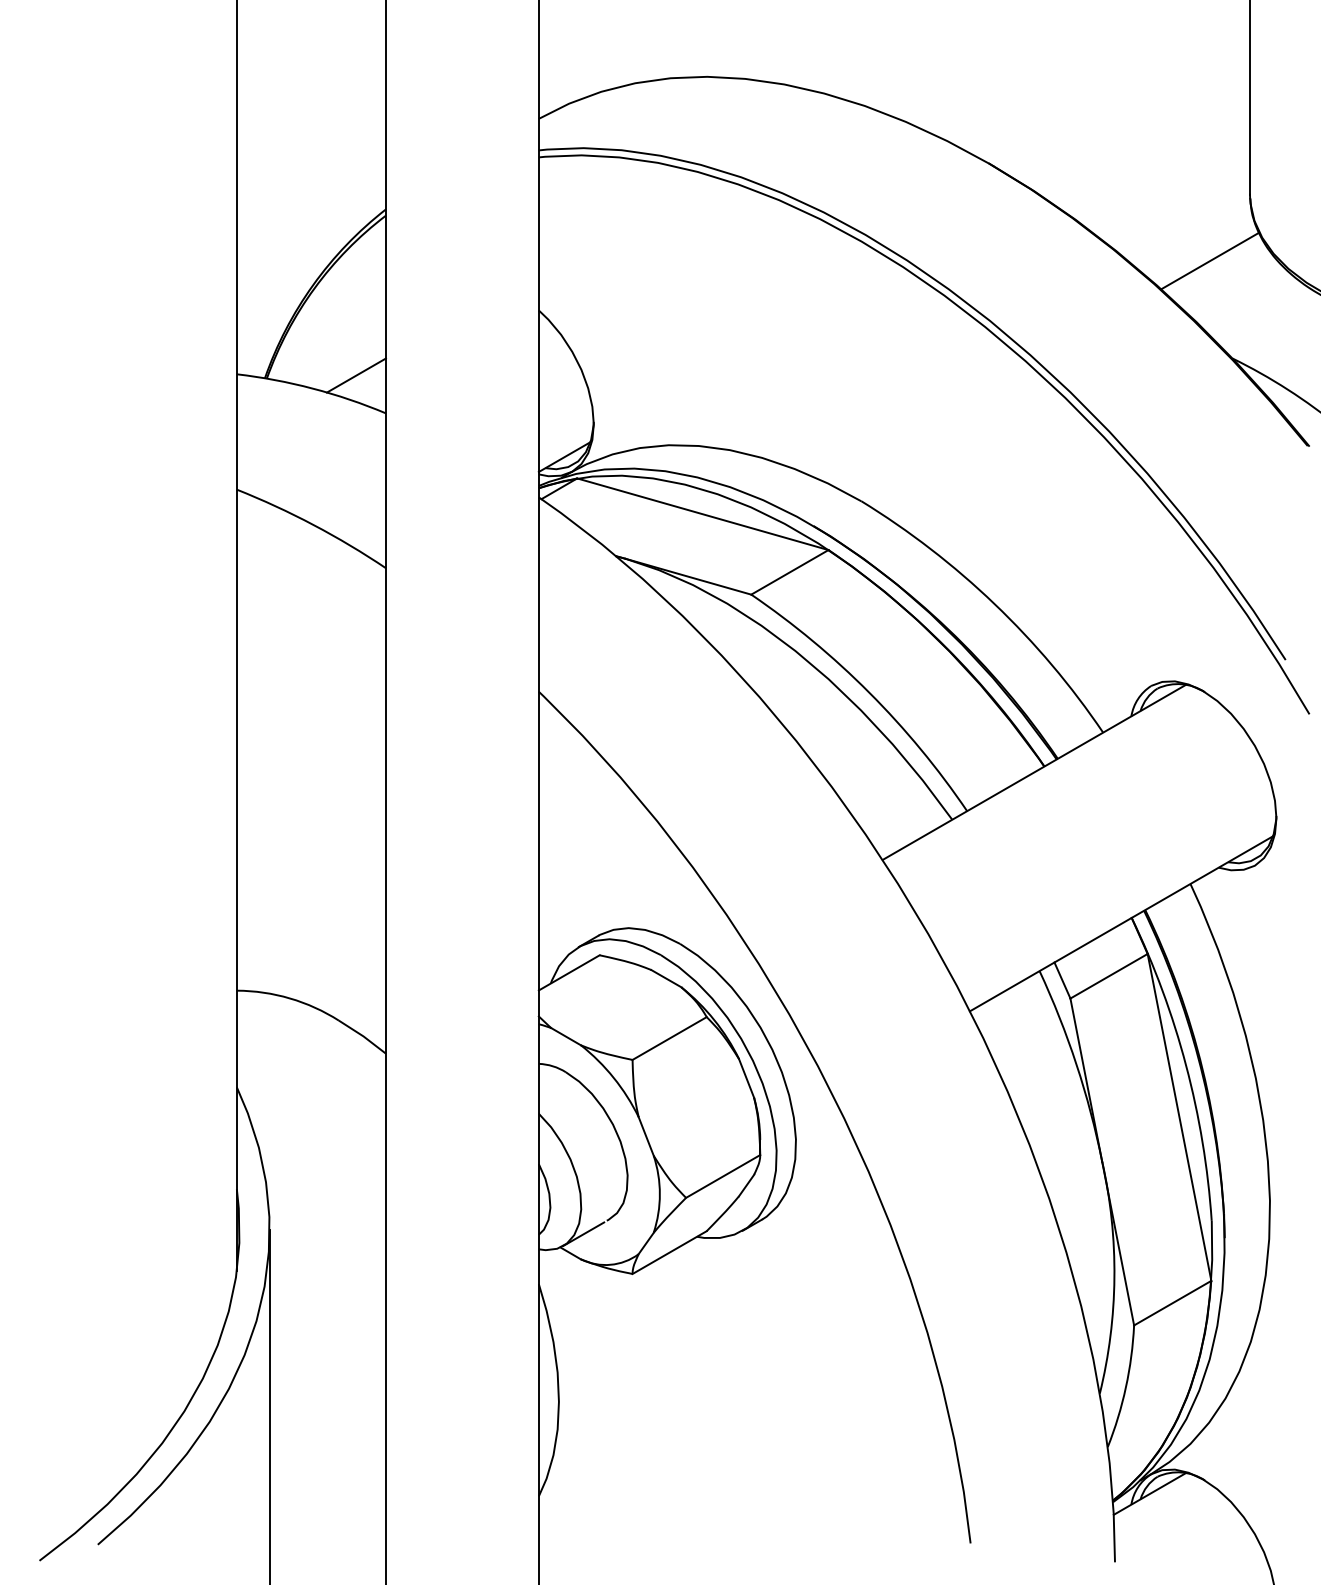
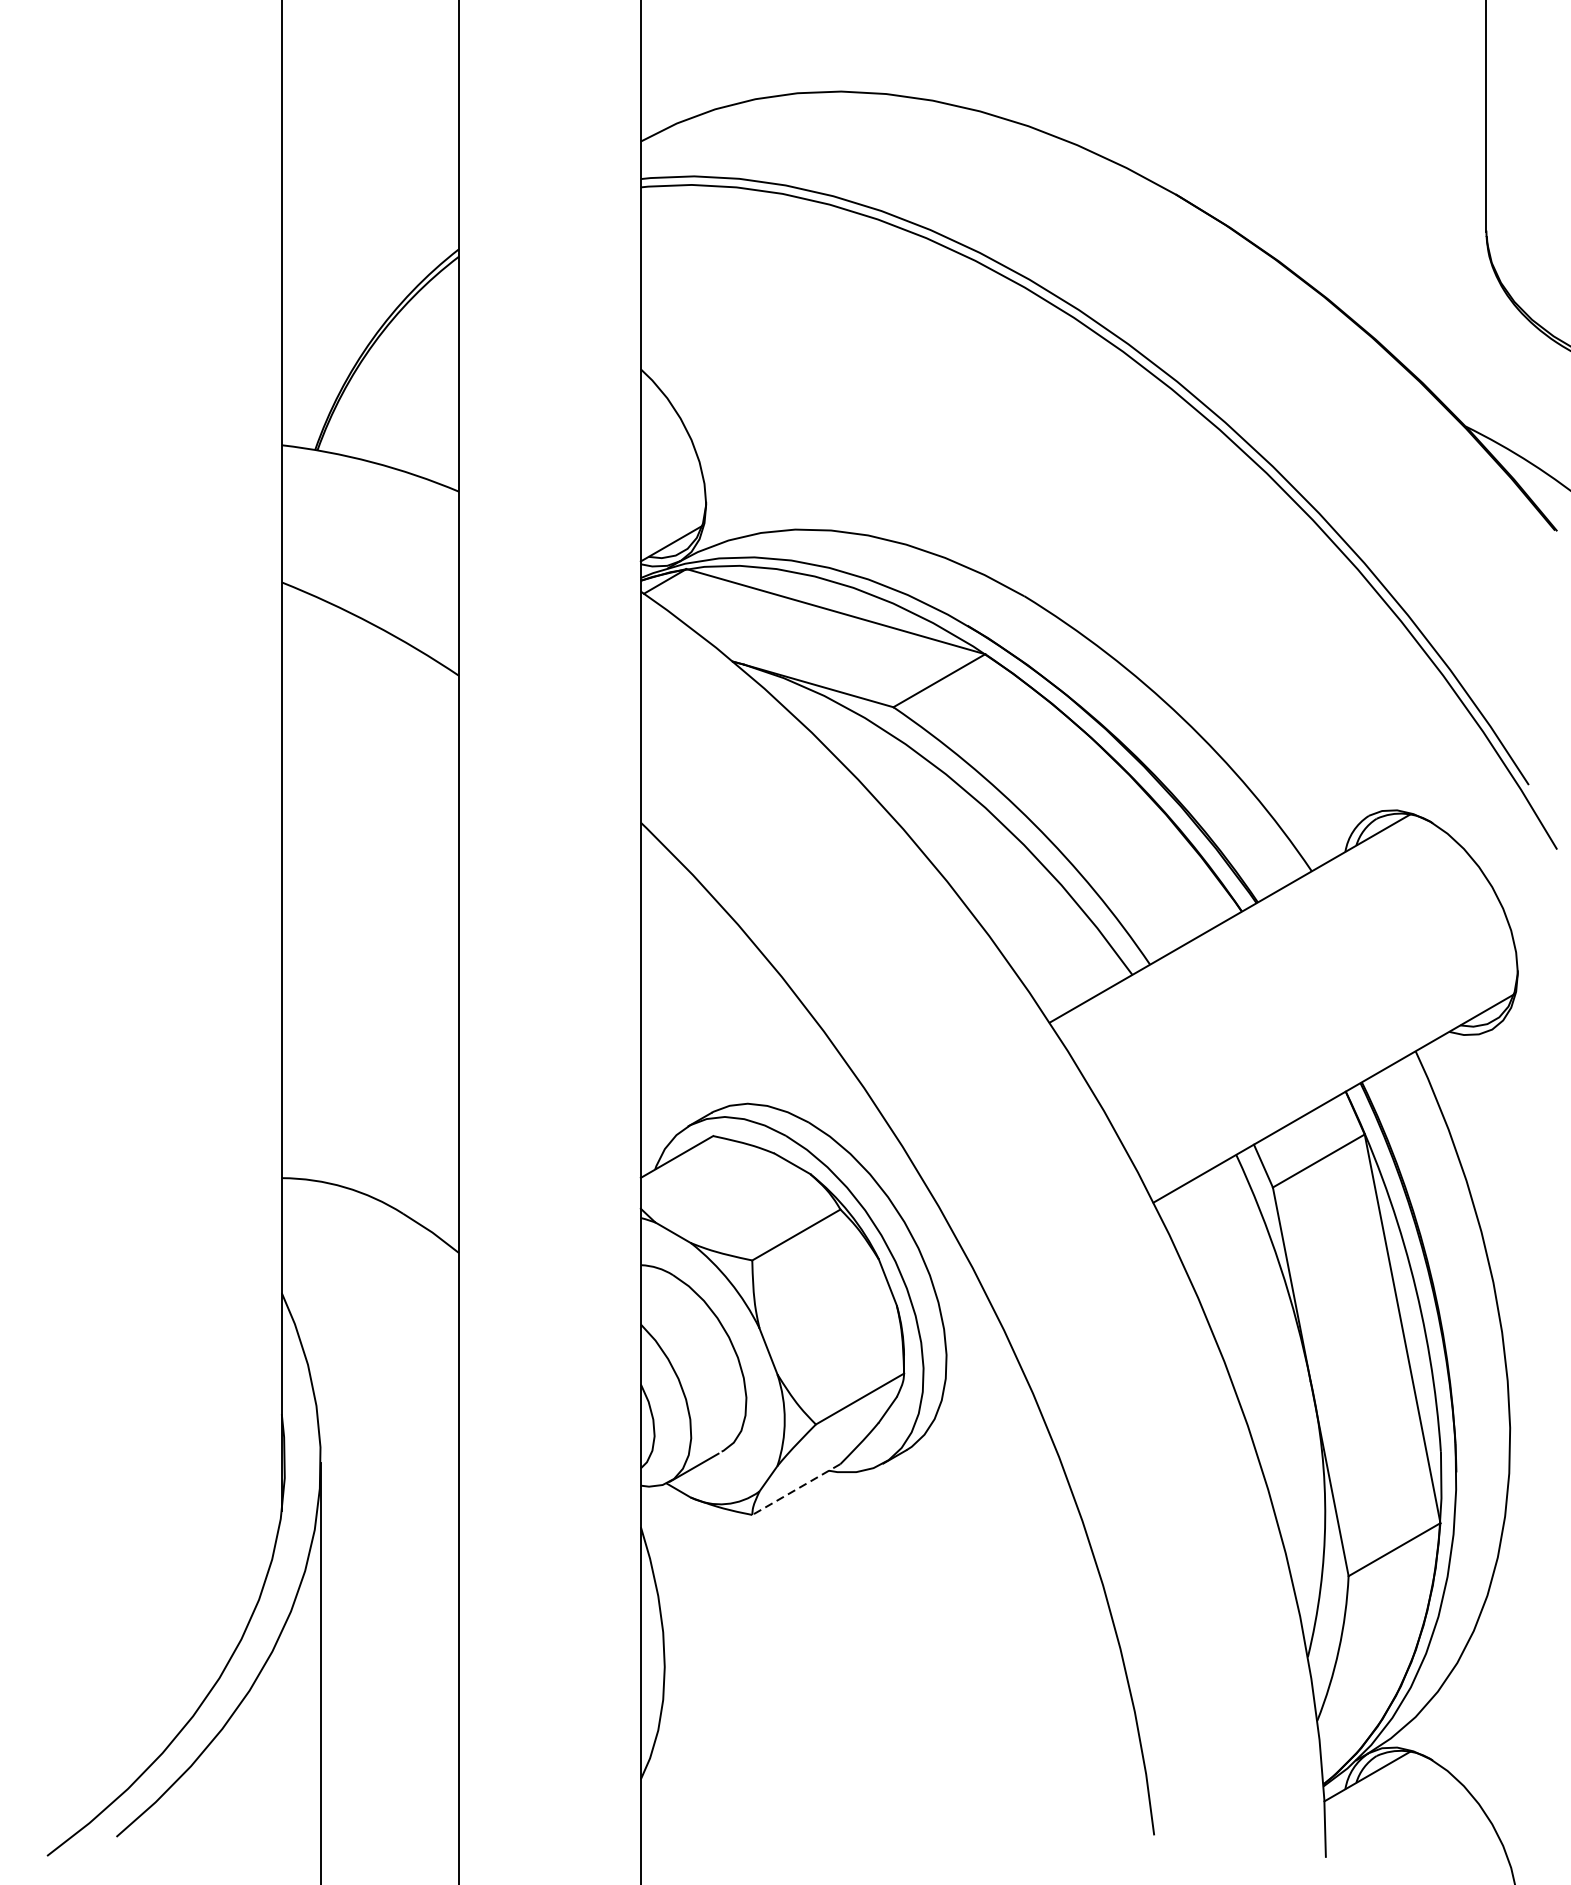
line: (1210, 260) -> (1439, 309), removed
line: (355, 375) -> (422, 446), removed
line: (669, 1252) -> (796, 1489), solid -> dashed

